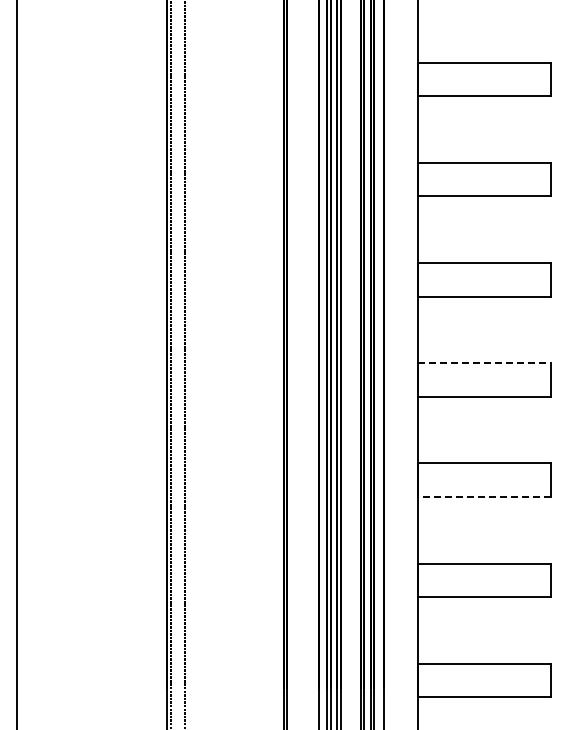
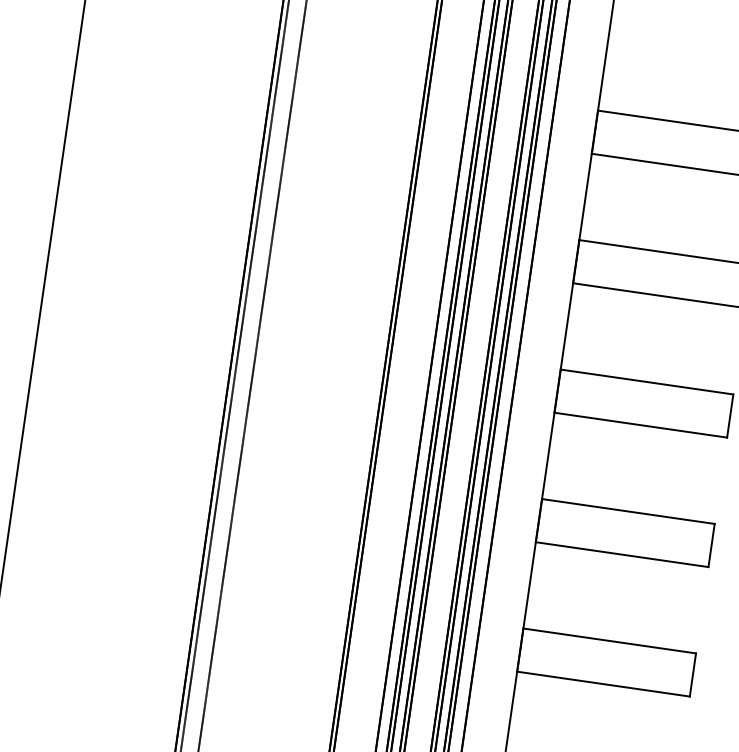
line: (484, 363) -> (628, 511), dashed -> solid
line: (484, 496) -> (603, 683), dashed -> solid

